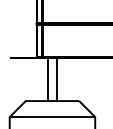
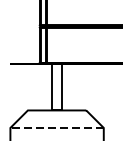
line: (52, 117) -> (57, 128), solid -> dashed

